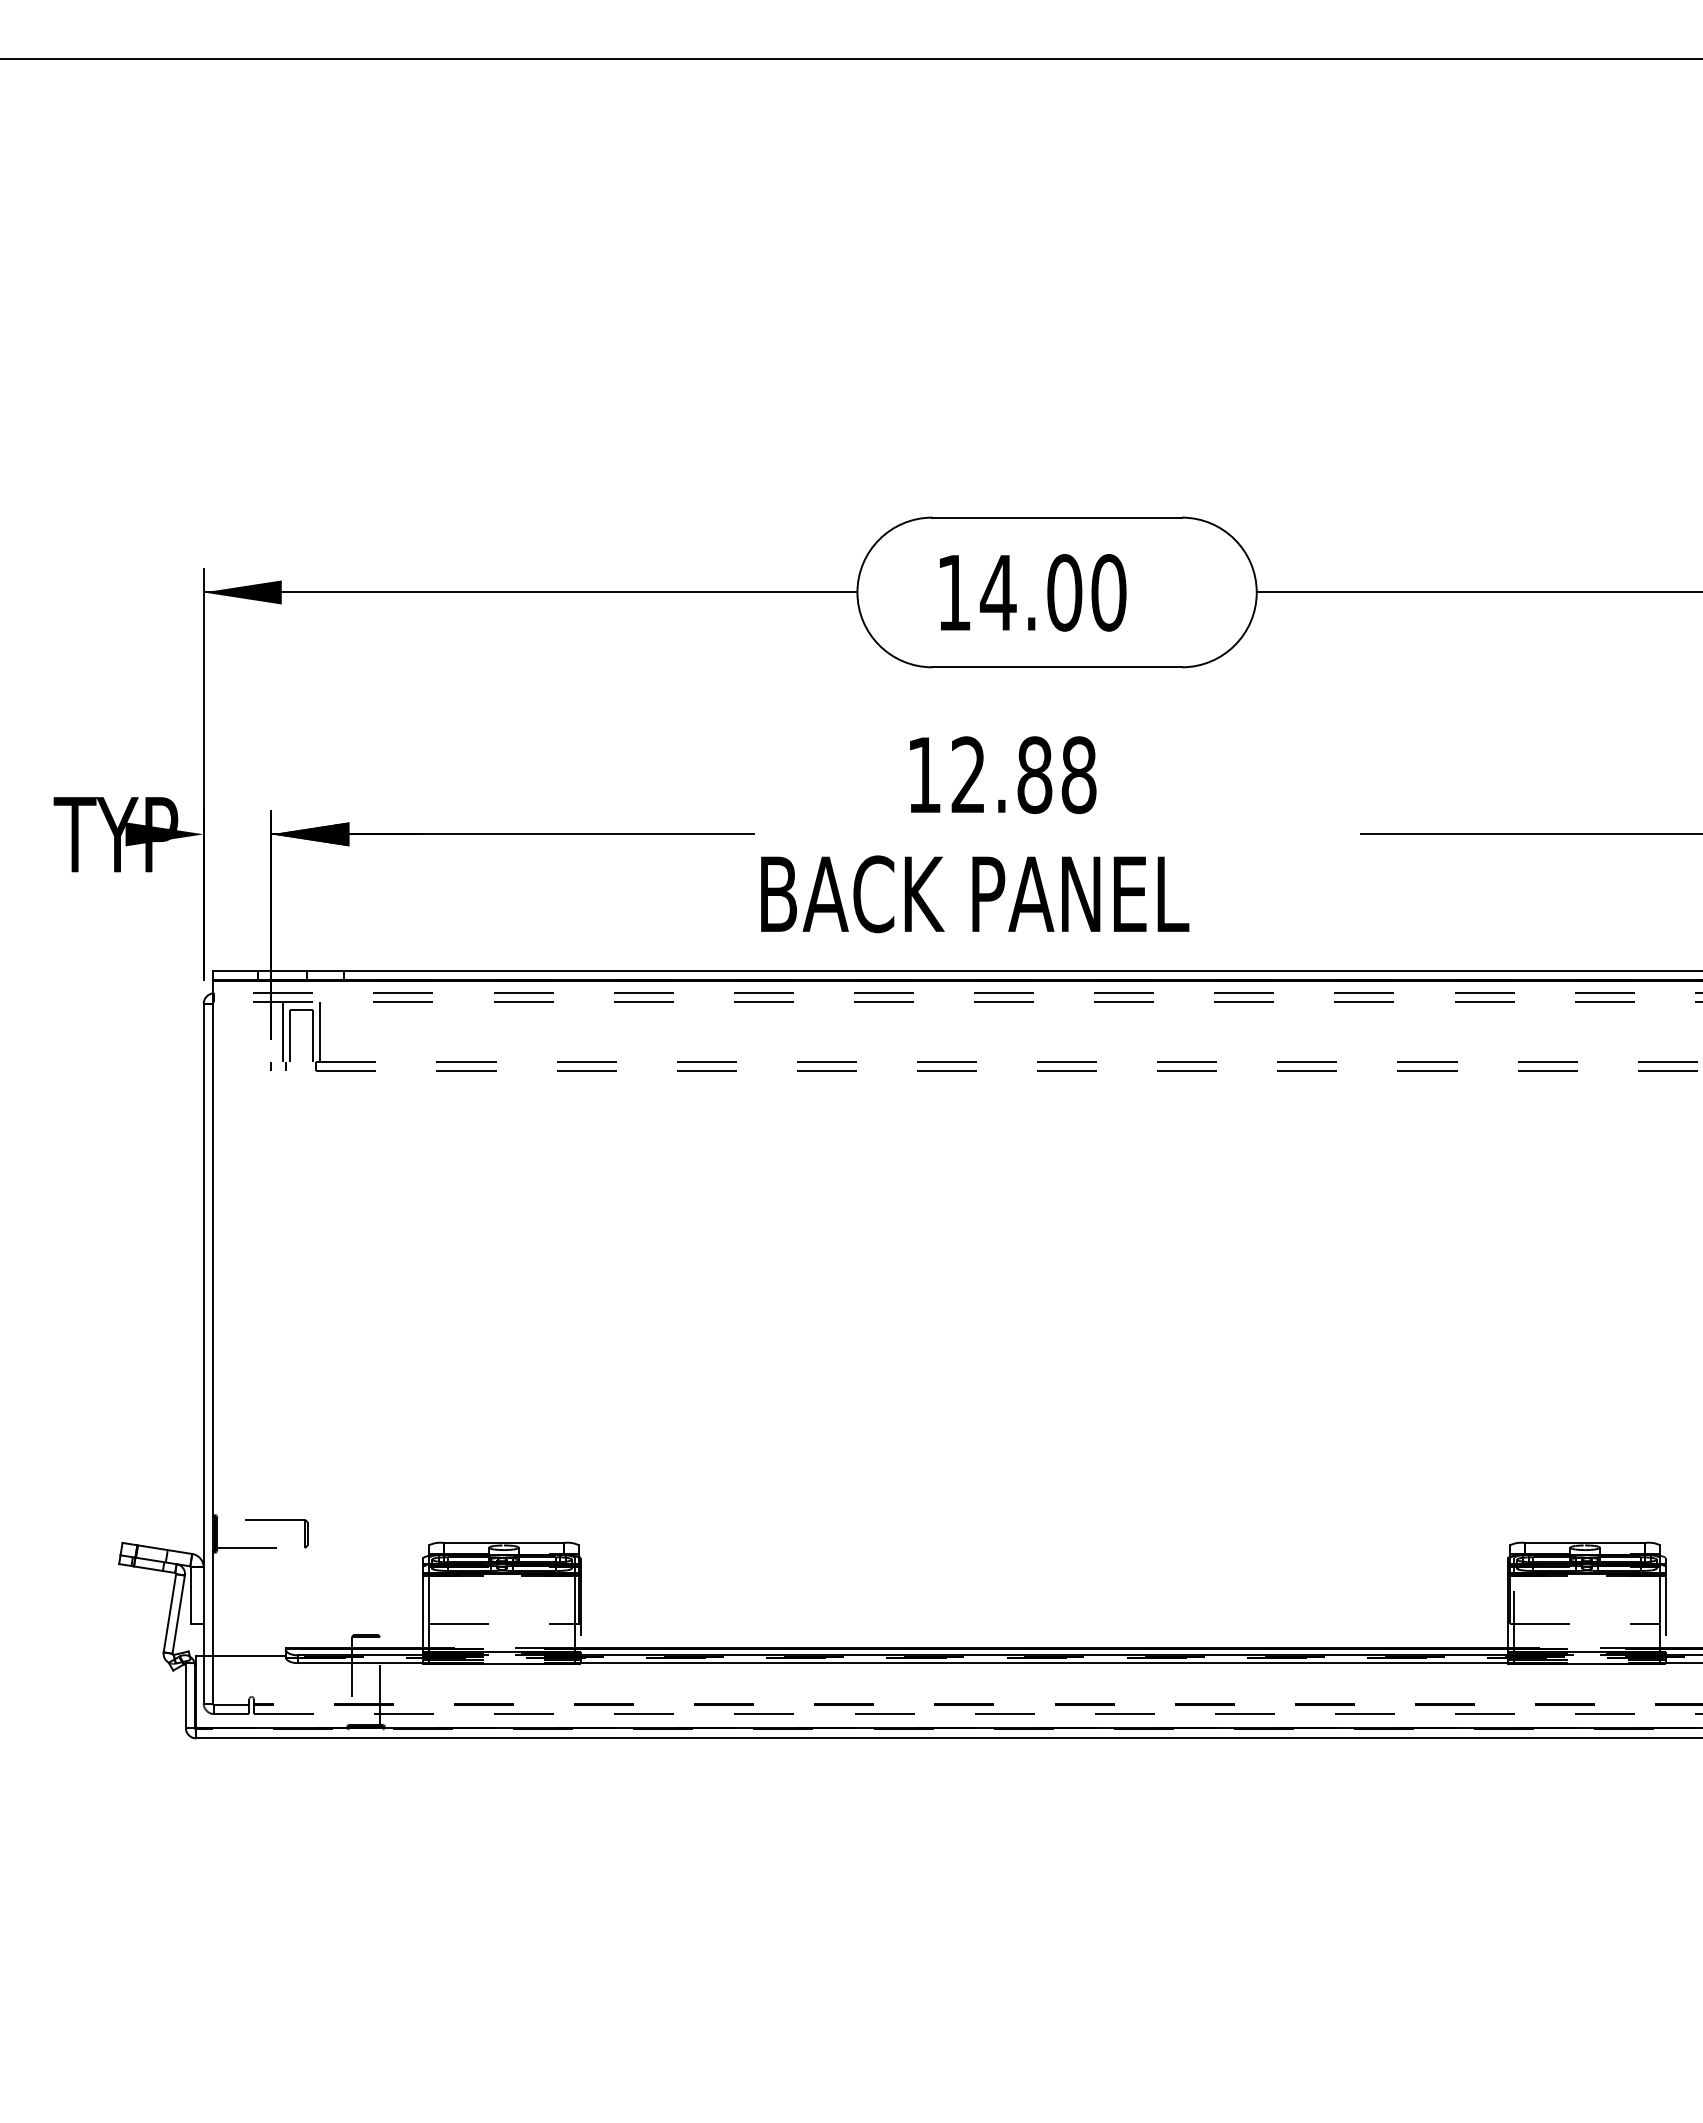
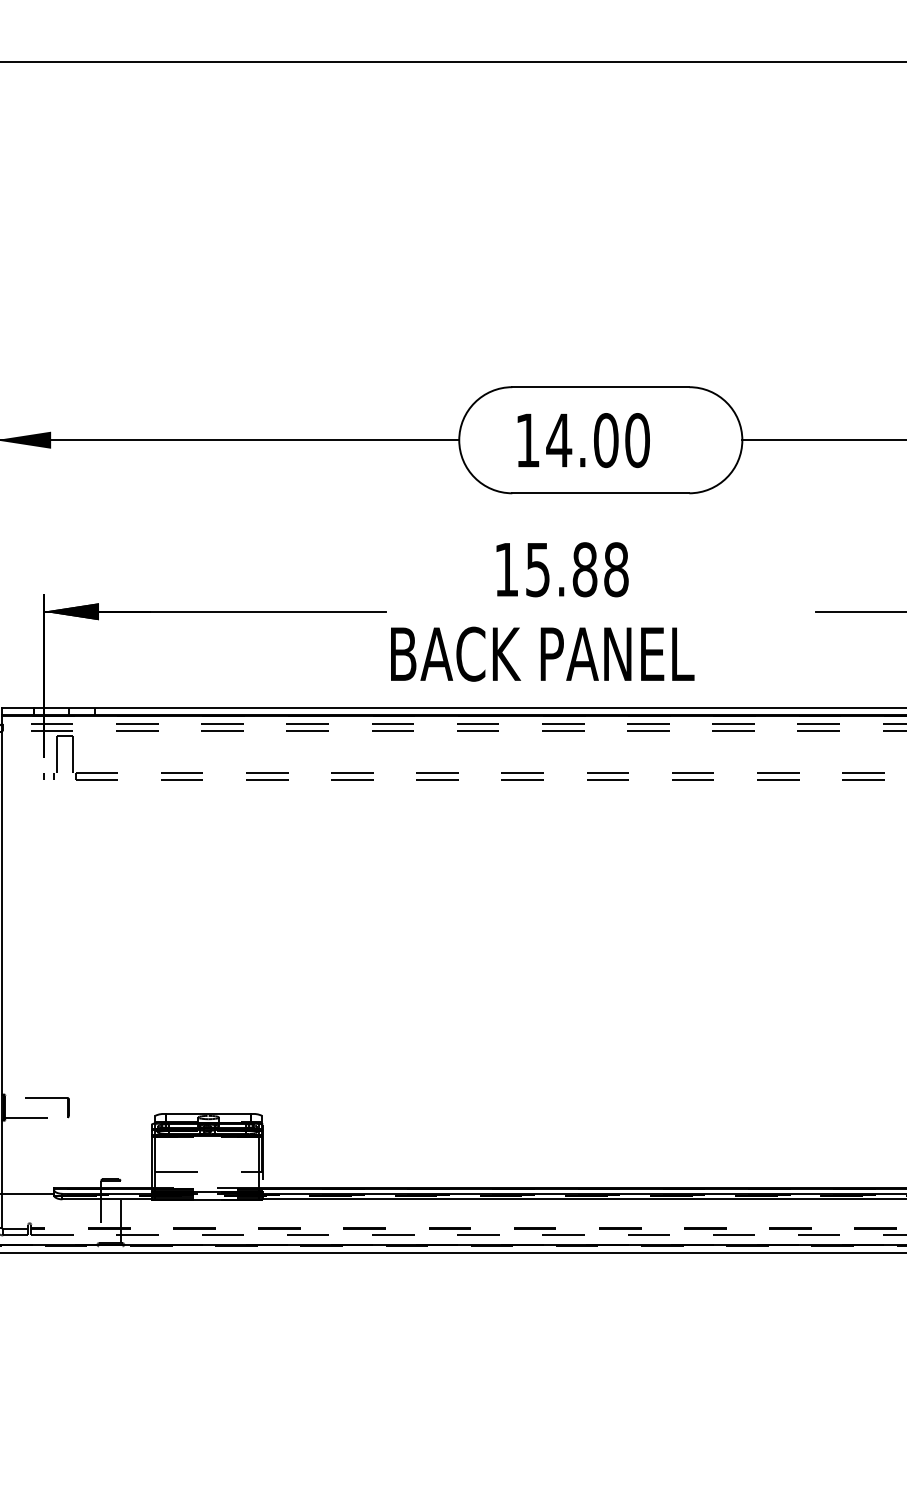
text: (967, 775) -> (537, 570), 12.88 -> 15.88
line: (282, 1032) -> (51, 752), removed
line: (320, 1032) -> (78, 752), removed

